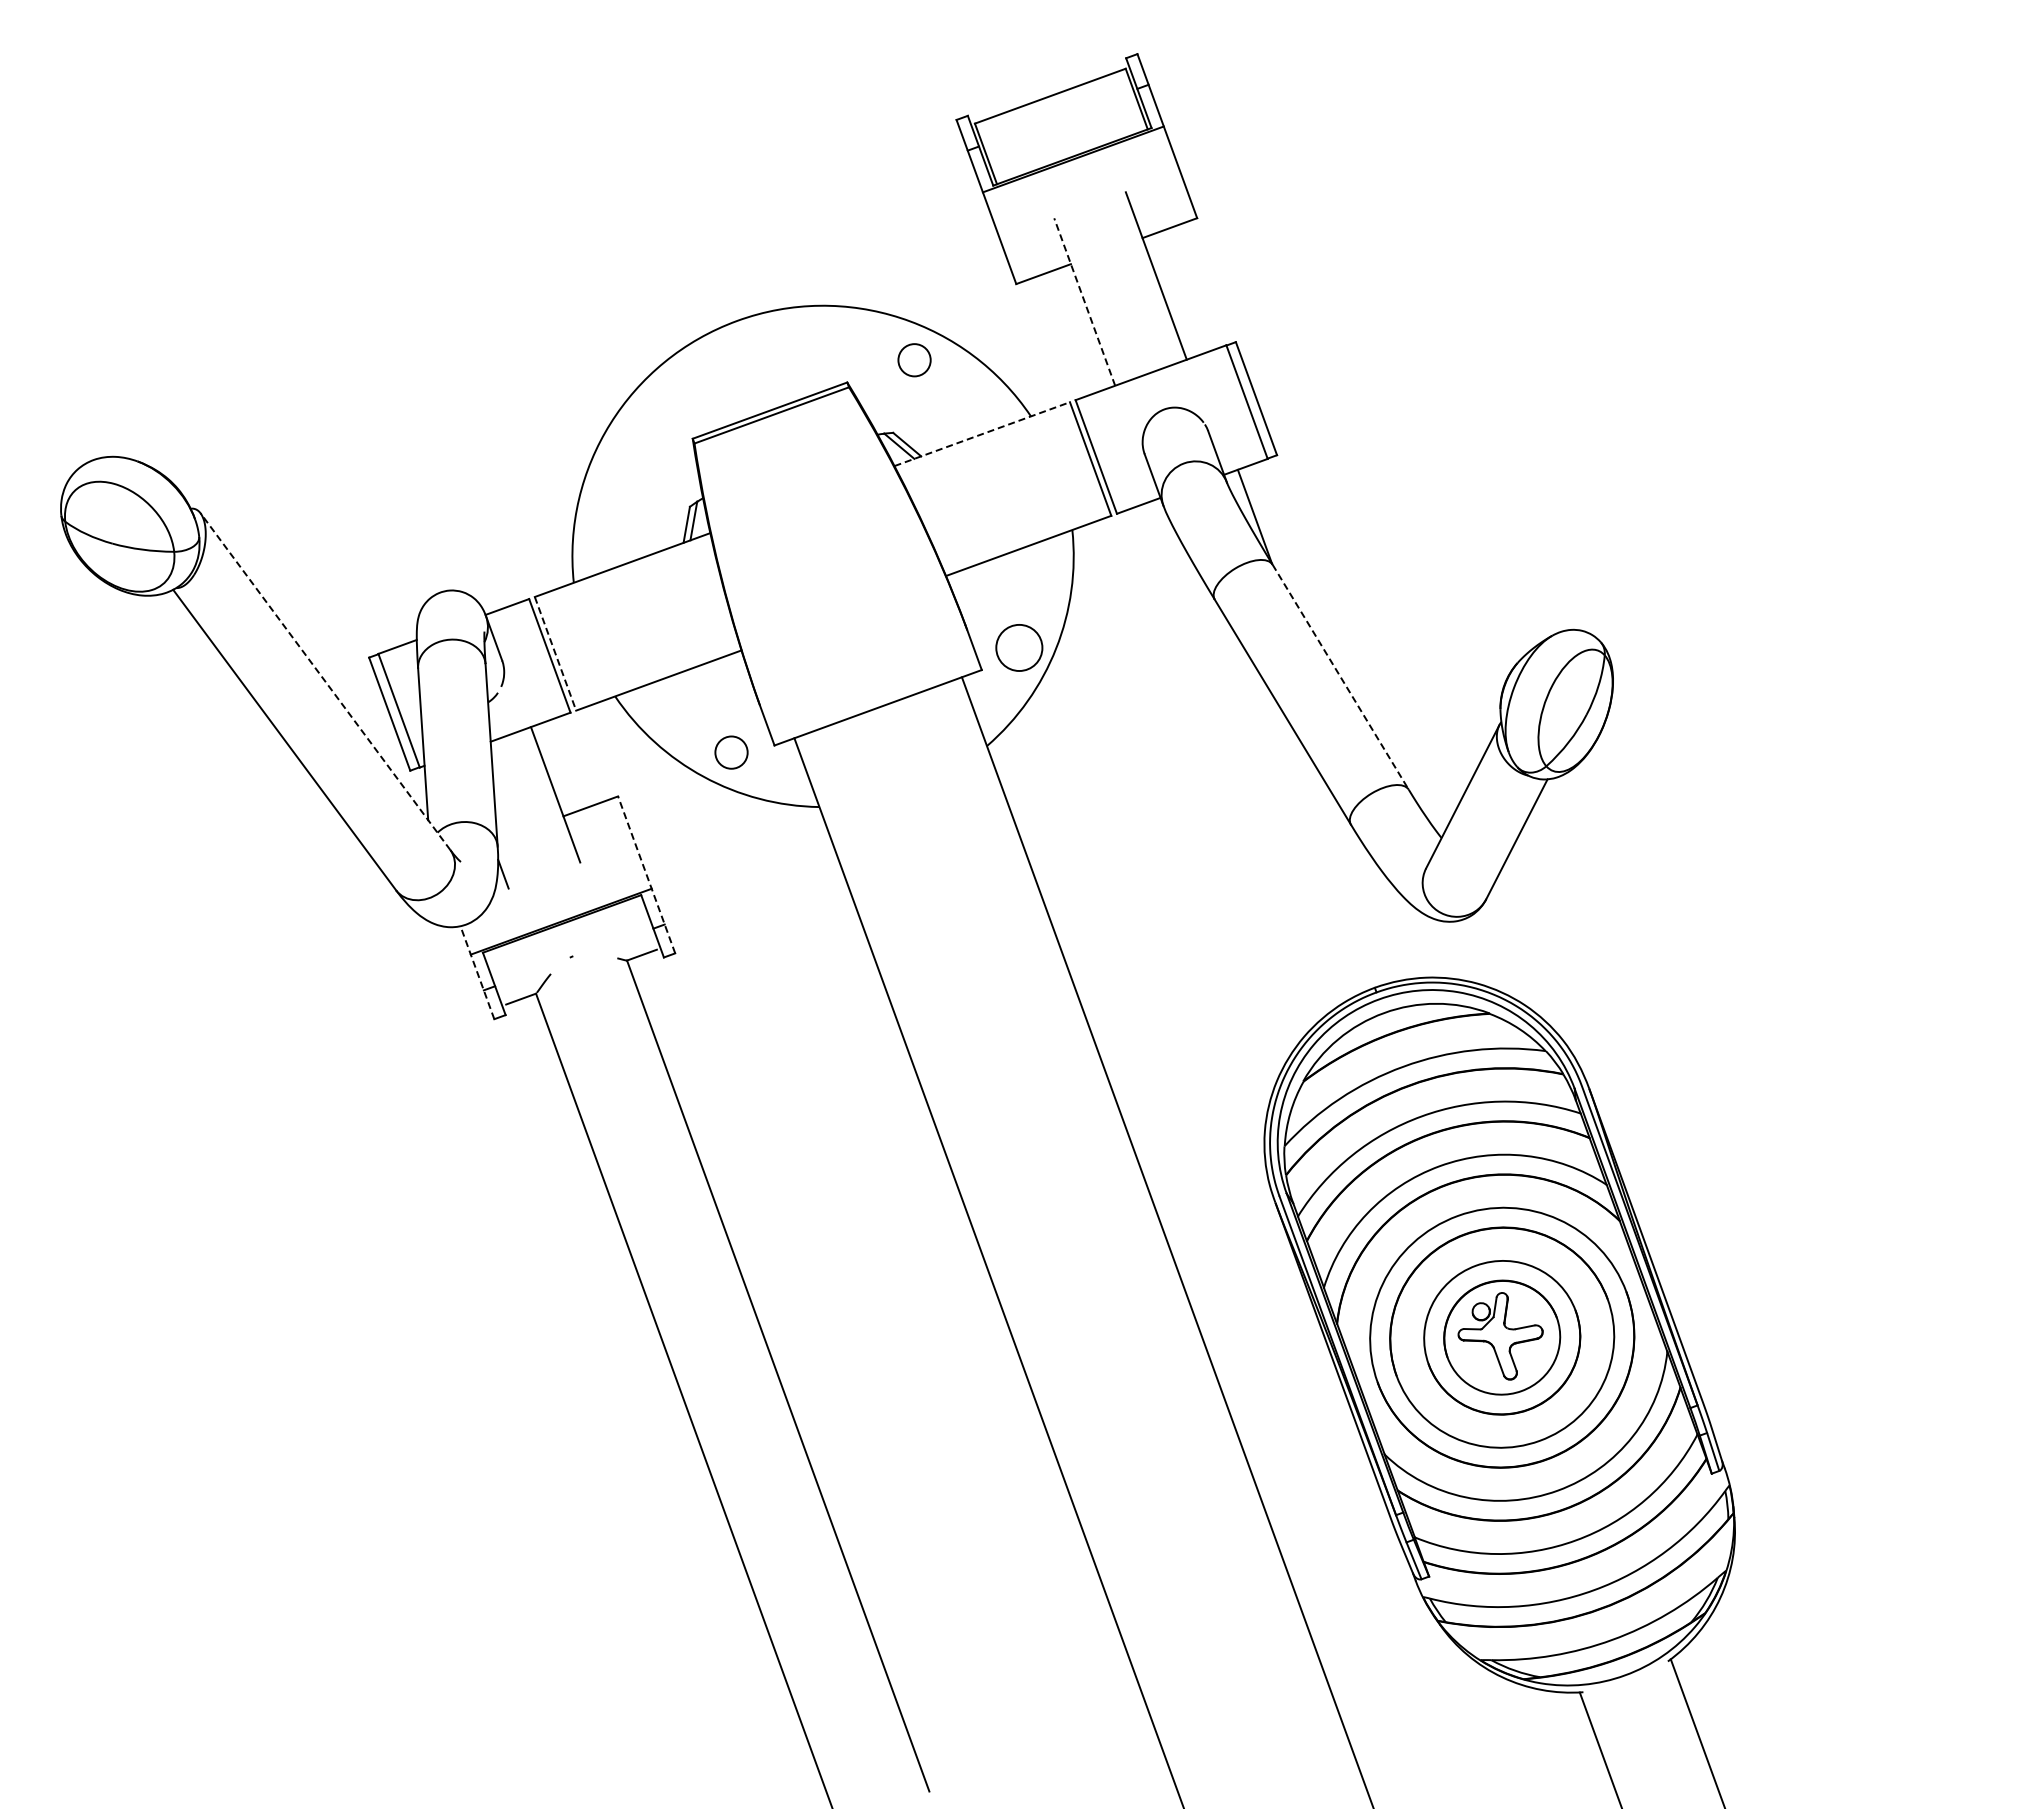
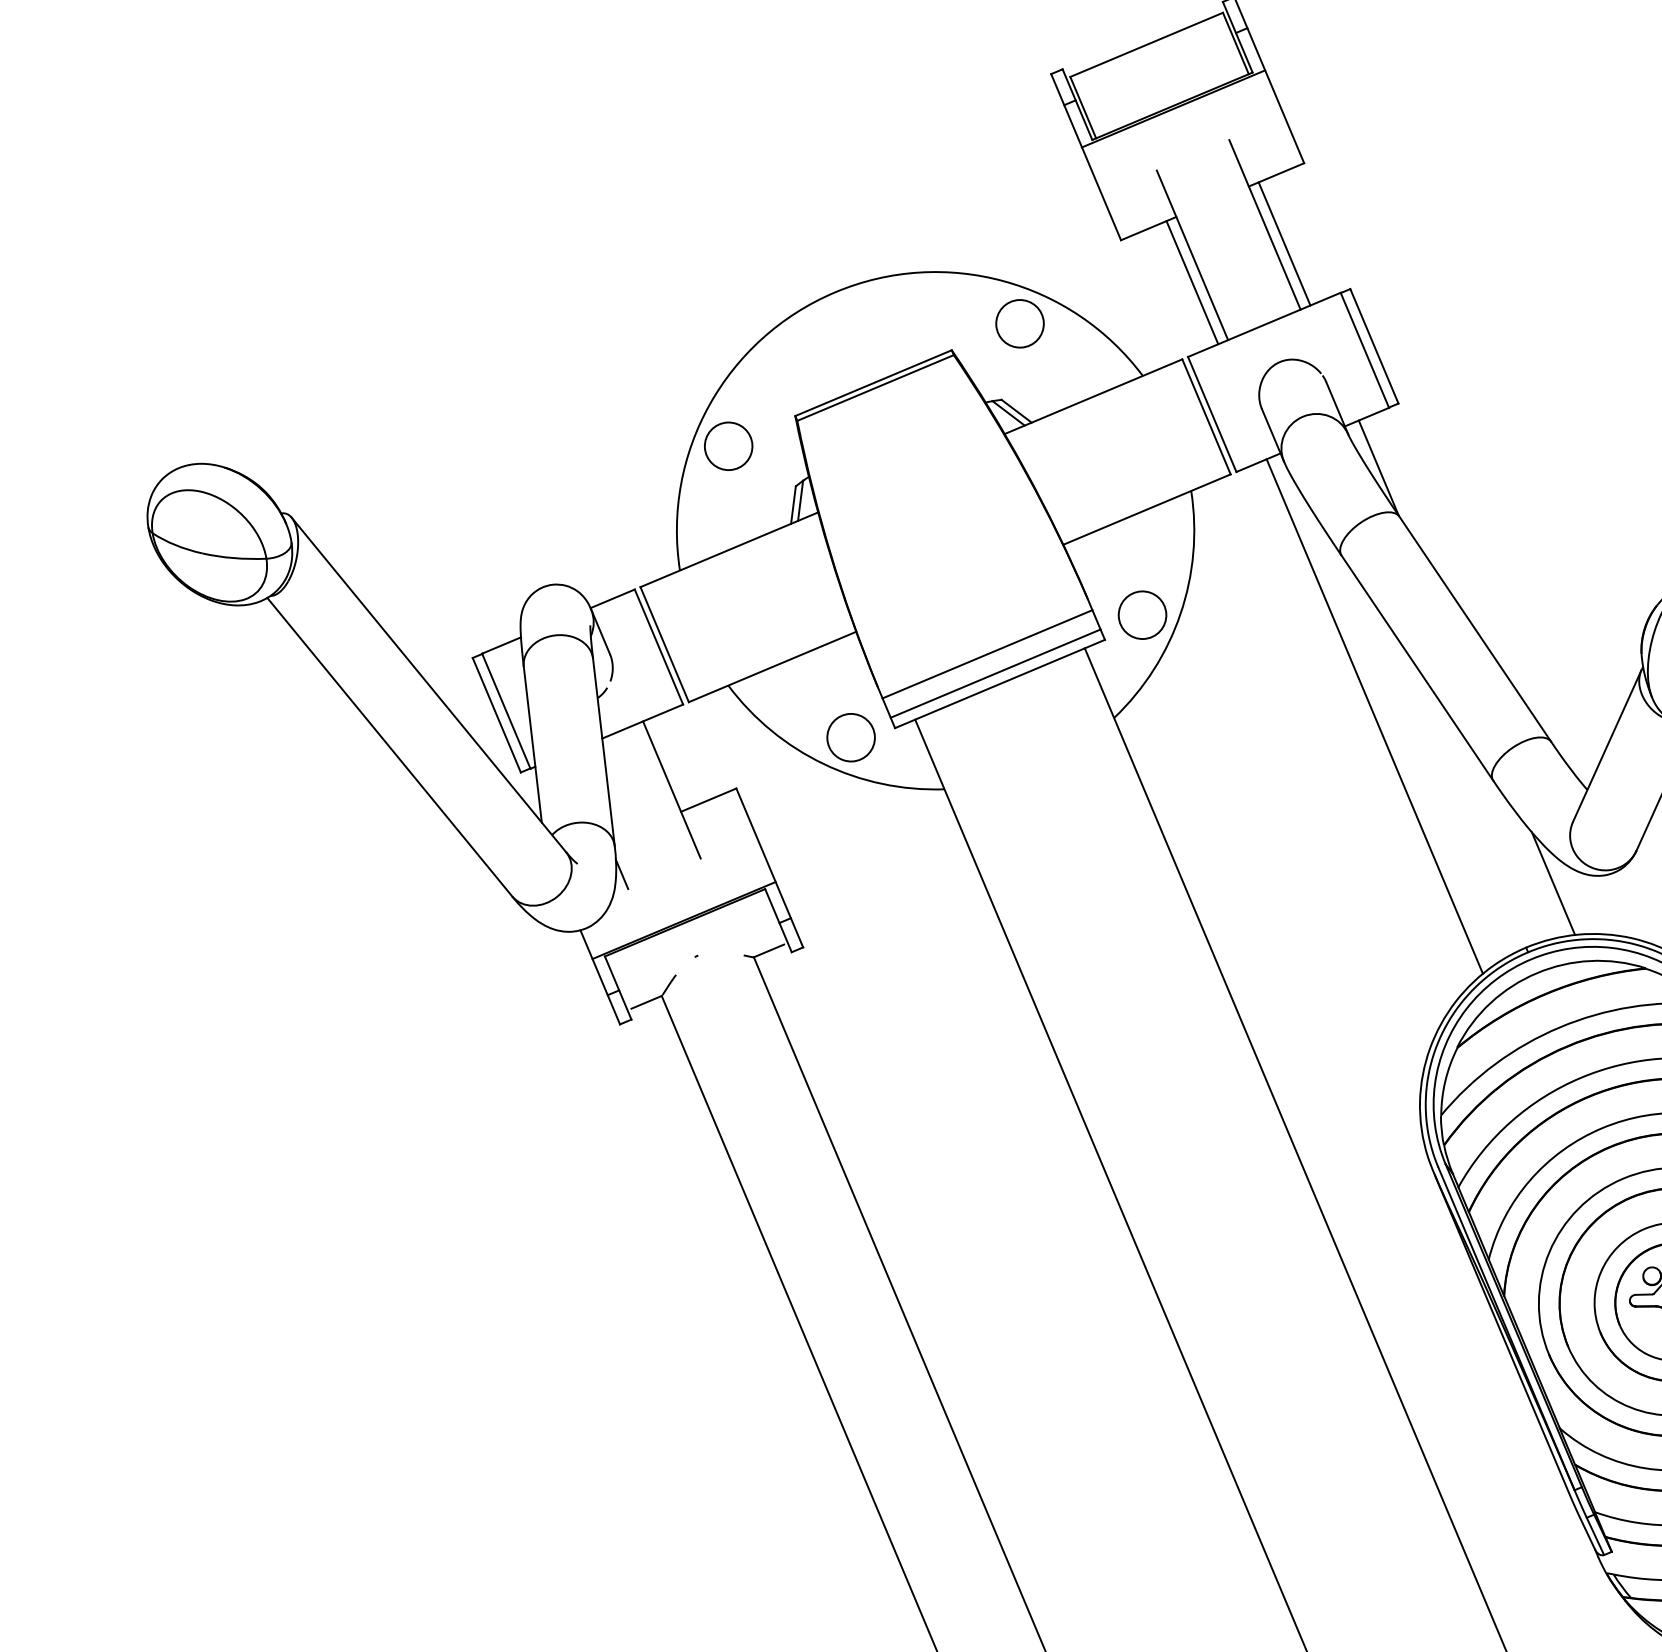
line: (1174, 295) -> (1284, 244), added
line: (1084, 301) -> (1192, 254), dashed -> solid
line: (1083, 328) -> (1192, 282), added
circle: (914, 360) -> (1019, 324), size x1.43
line: (982, 433) -> (1093, 396), dashed -> solid
circle: (626, 464) -> (728, 445), added
line: (555, 654) -> (664, 645), dashed -> solid
line: (1340, 677) -> (1475, 629), dashed -> solid
line: (867, 678) -> (987, 654), added
line: (325, 681) -> (428, 684), dashed -> solid
line: (874, 697) -> (995, 673), added
circle: (731, 752) -> (851, 737), size x1.43
line: (1238, 756) -> (1373, 716), added
line: (646, 874) -> (769, 867), dashed -> solid
line: (1403, 926) -> (1552, 883), added
line: (477, 972) -> (600, 977), dashed -> solid

